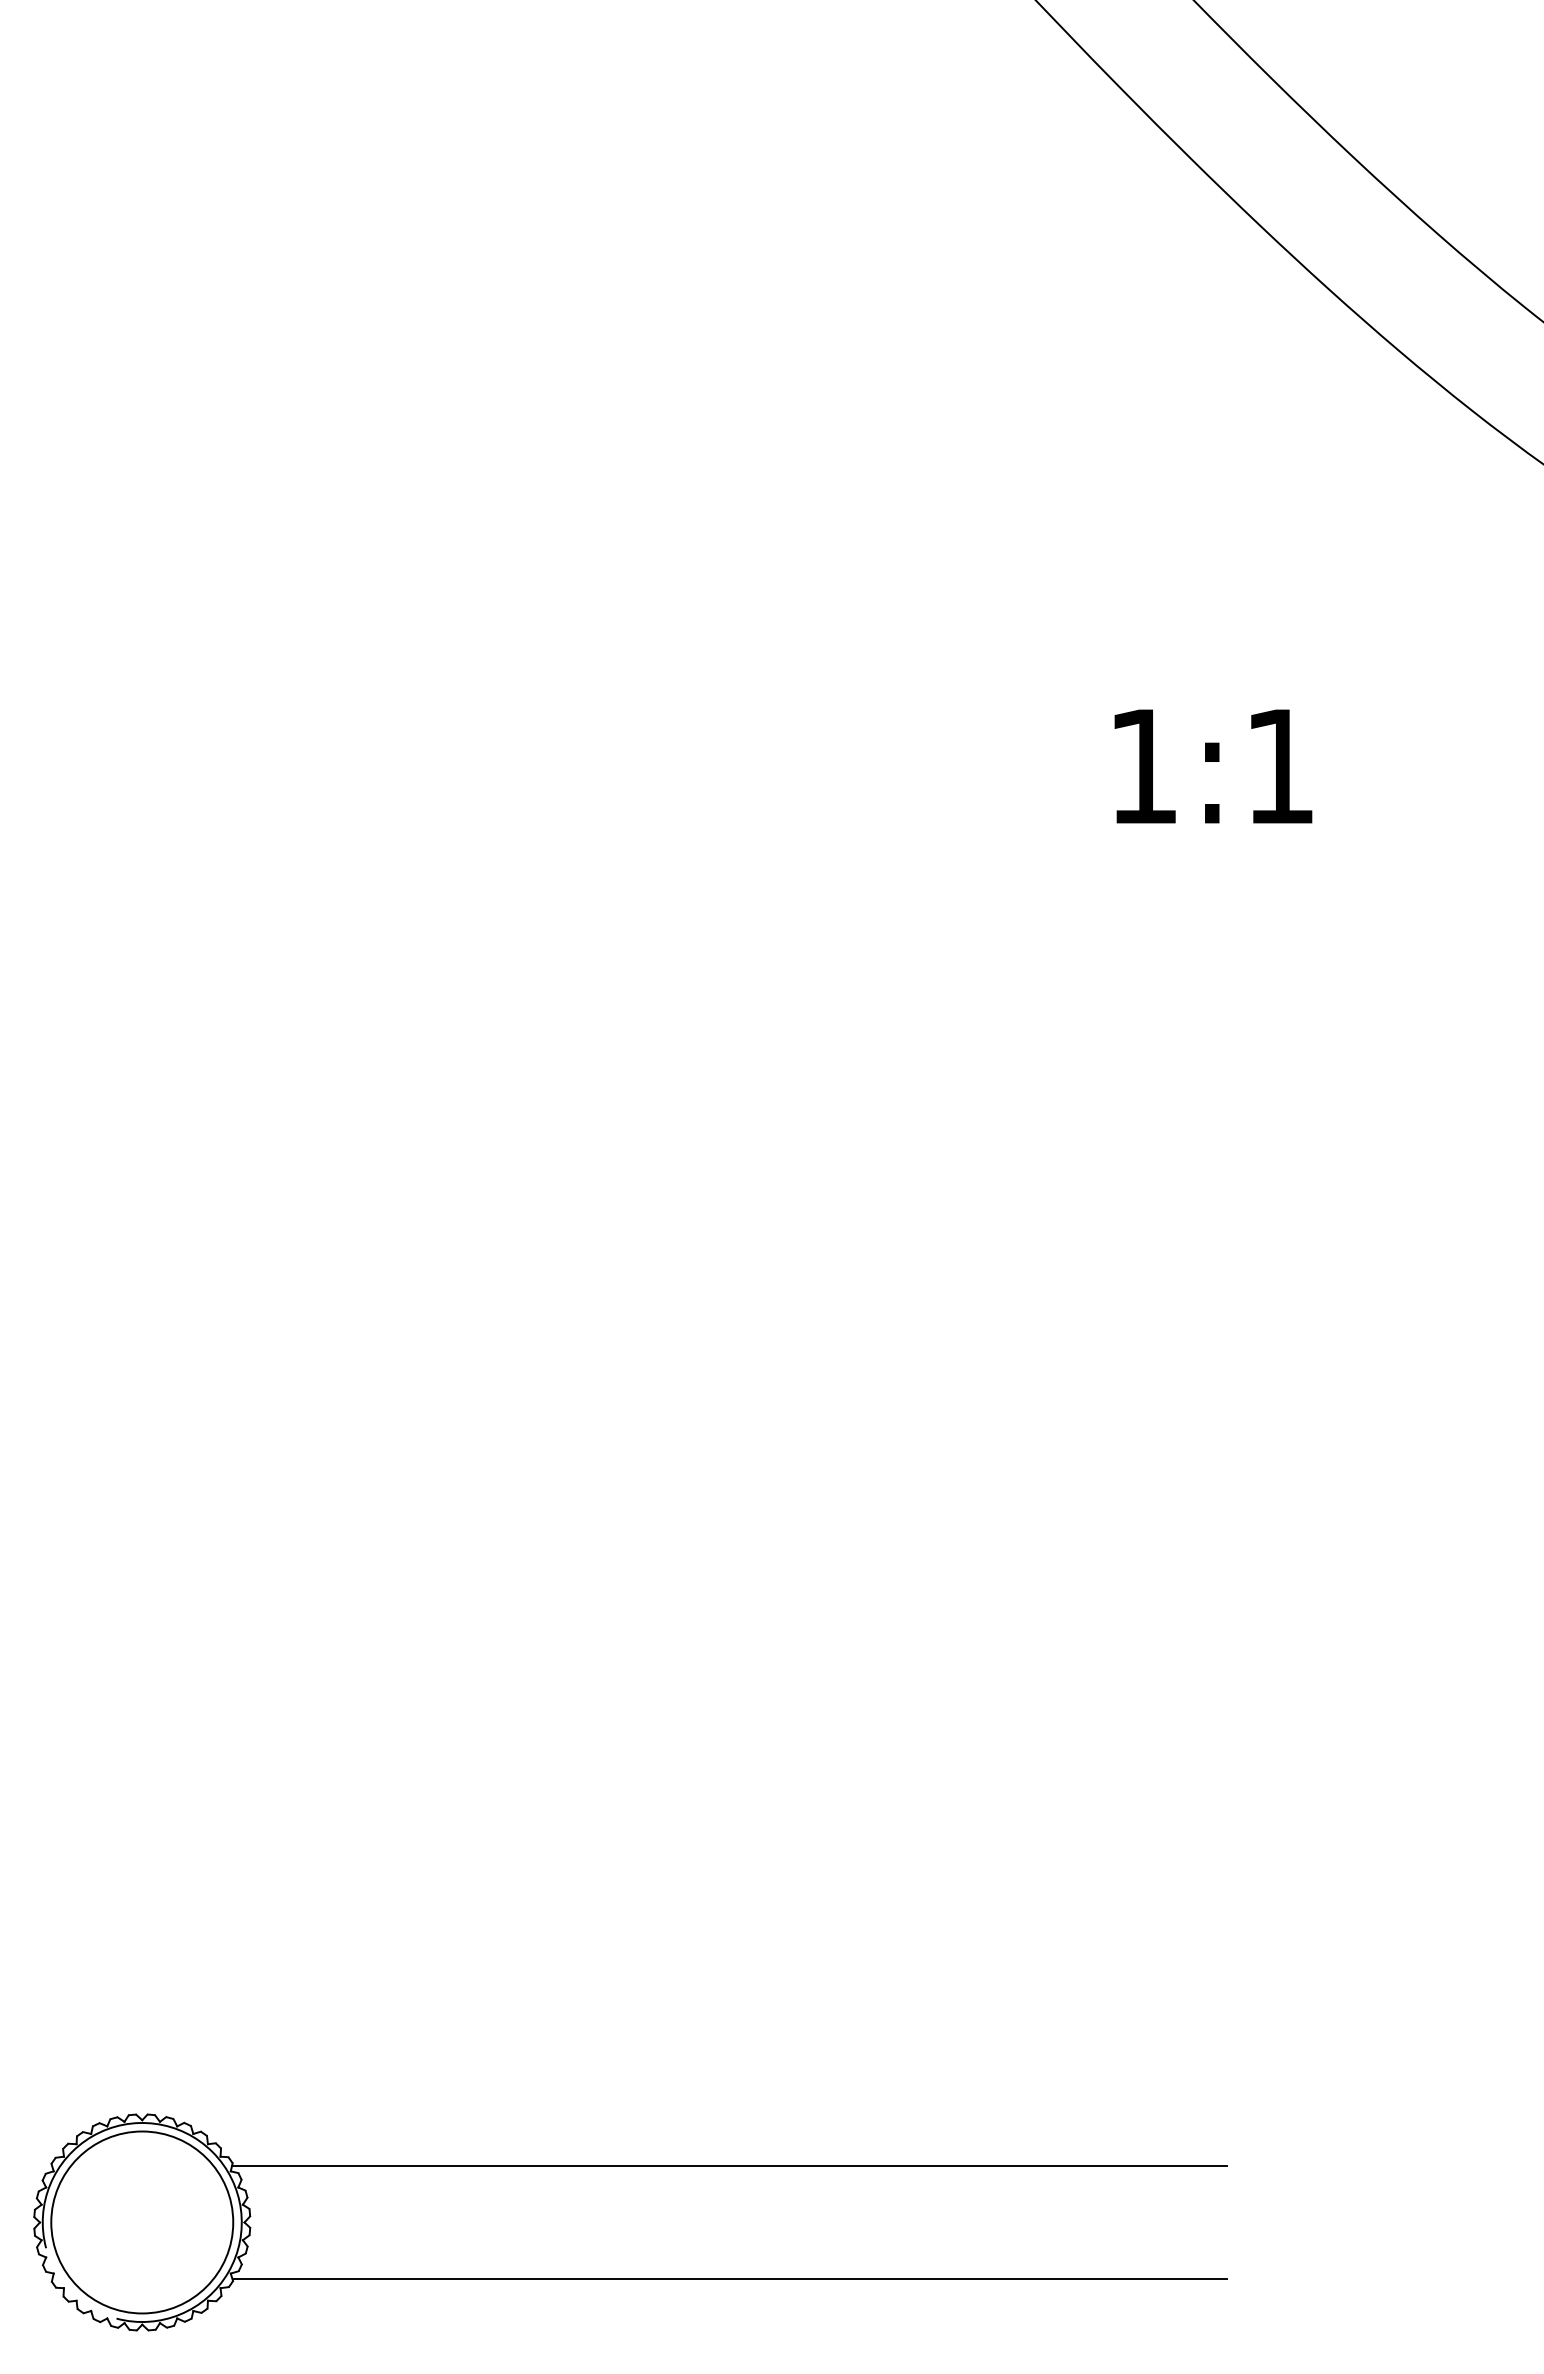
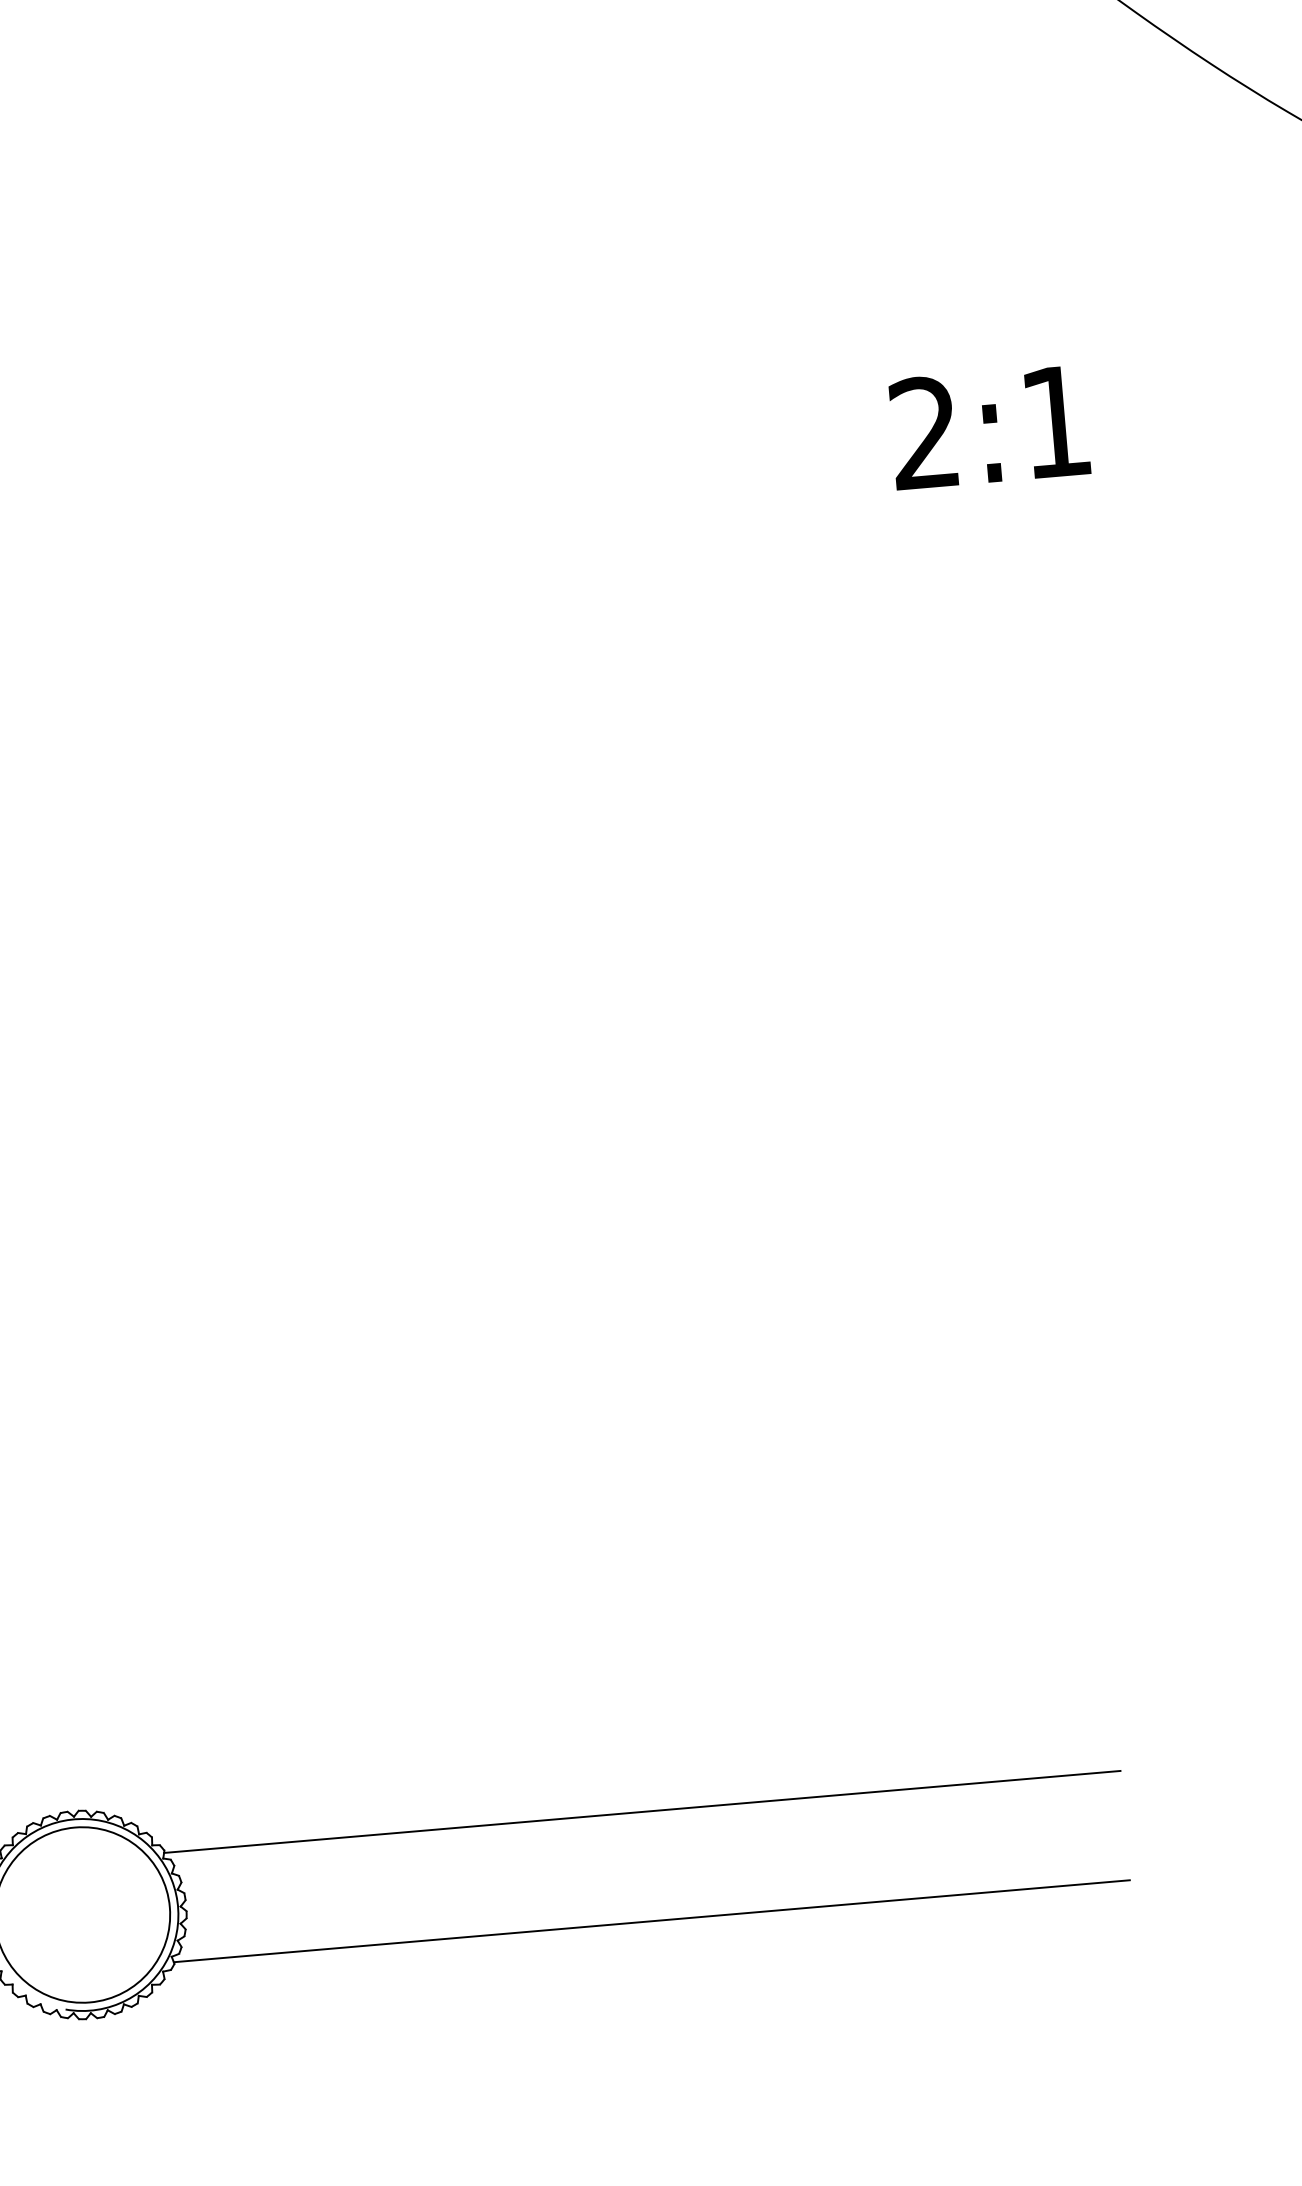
text: (1142, 765) -> (923, 432), 1:1 -> 2:1

